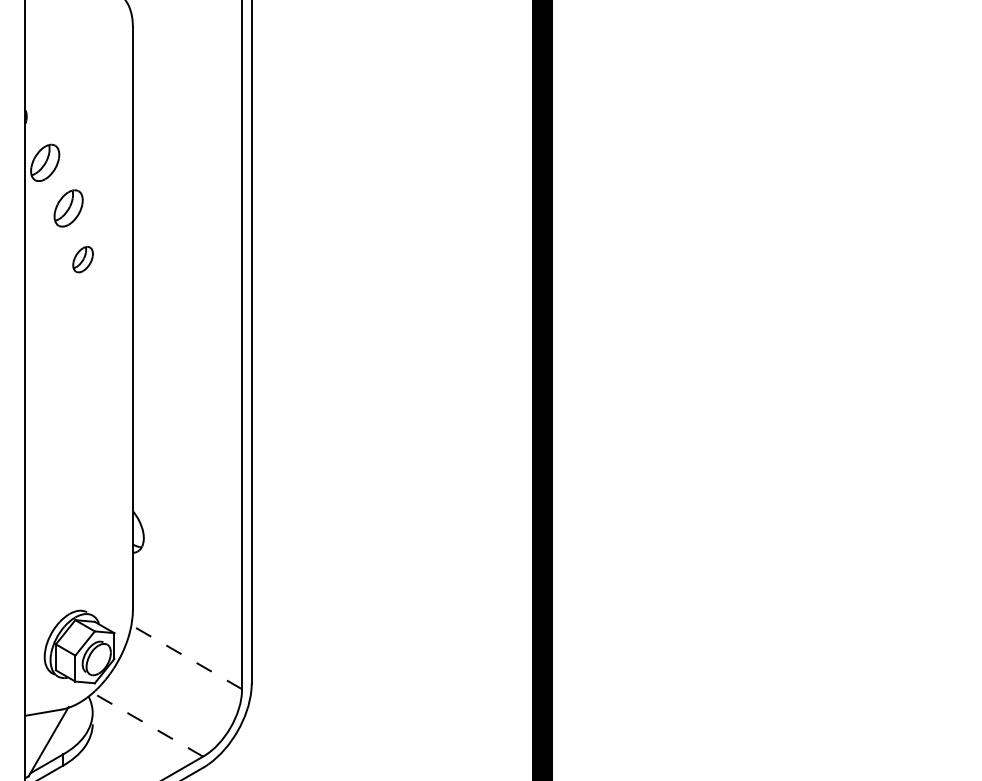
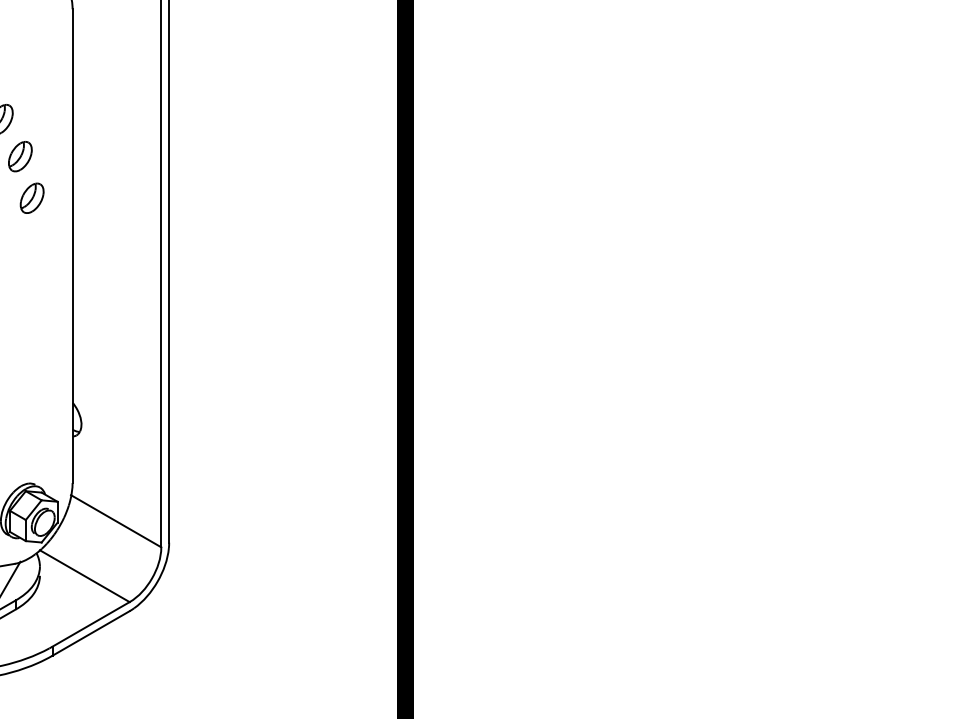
part: (82, 258) -> (31, 197), size x1.43
line: (185, 657) -> (115, 521), dashed -> solid
line: (147, 725) -> (84, 576), dashed -> solid

